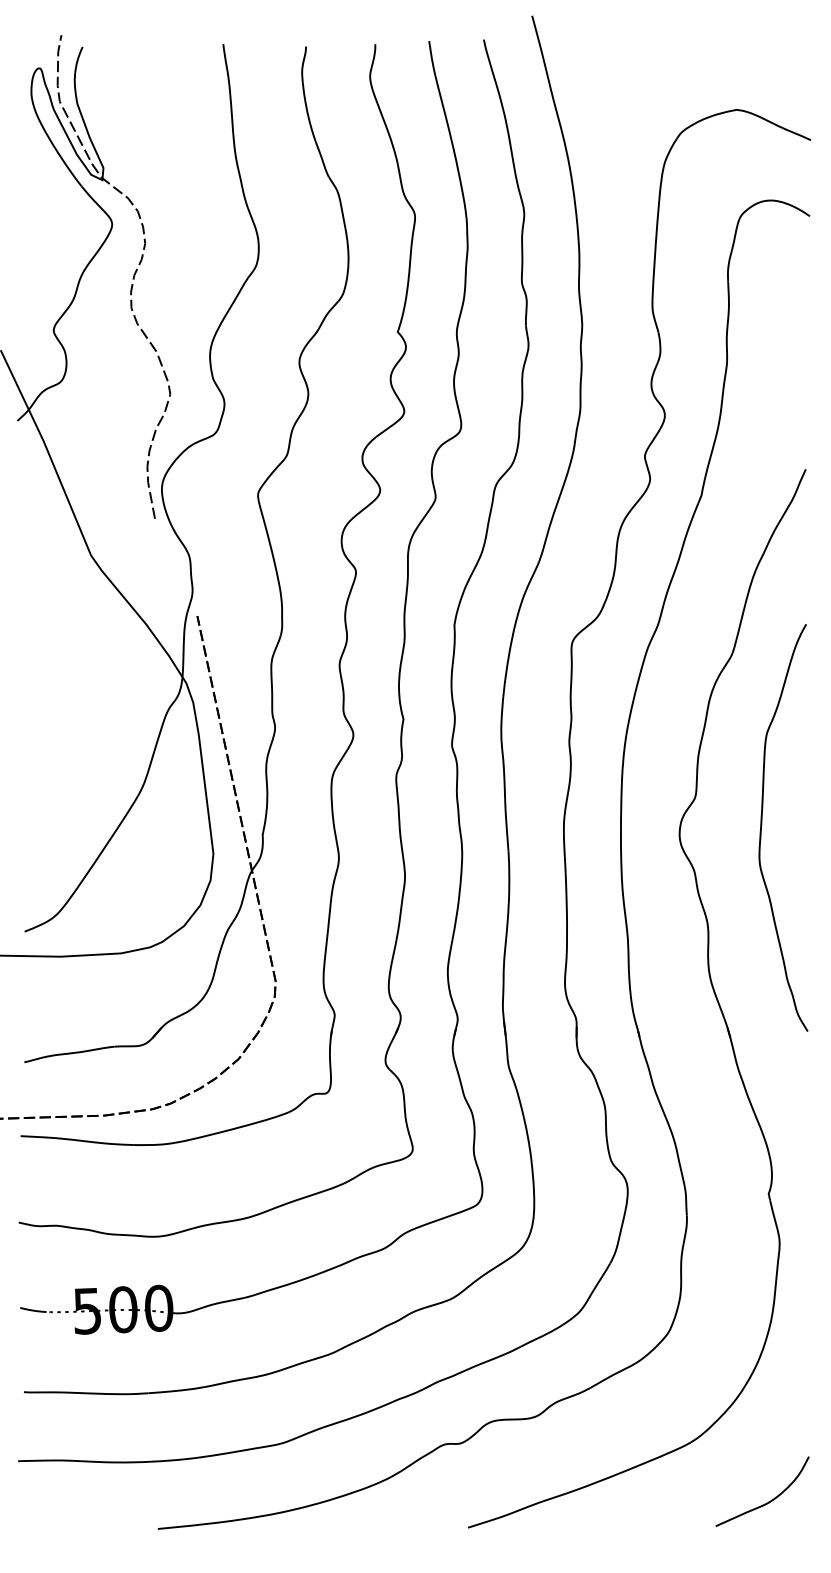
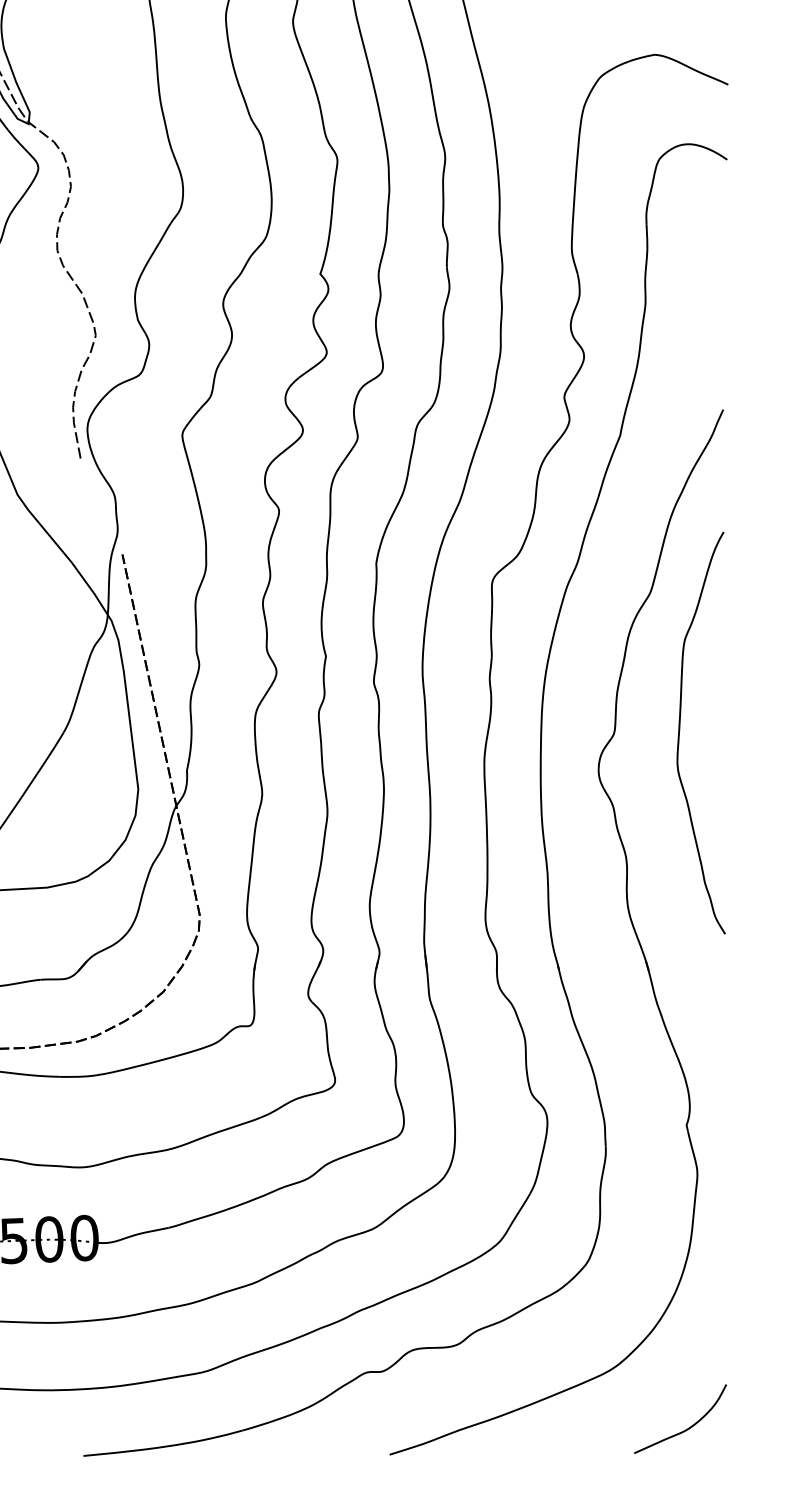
curve: (762, 825) -> (680, 730), moved

